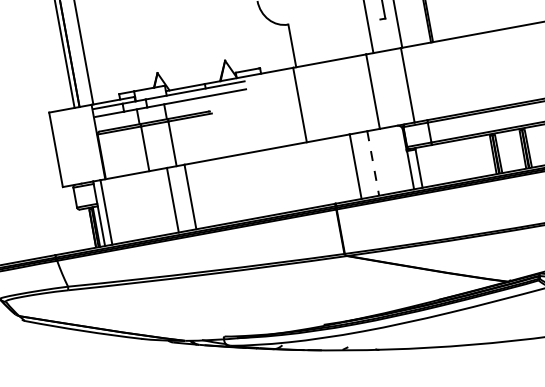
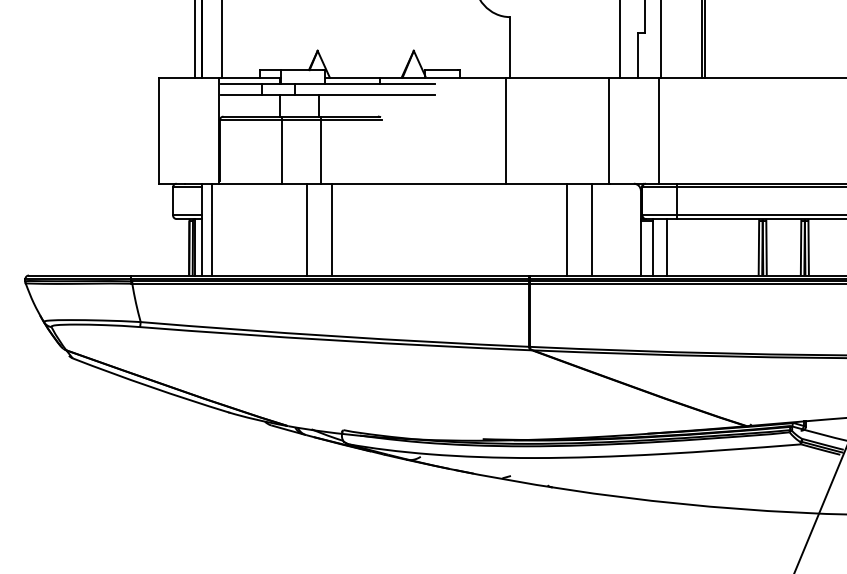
line: (383, 35) -> (637, 55), added
line: (373, 163) -> (591, 229), dashed -> solid
line: (428, 166) -> (667, 247), added

